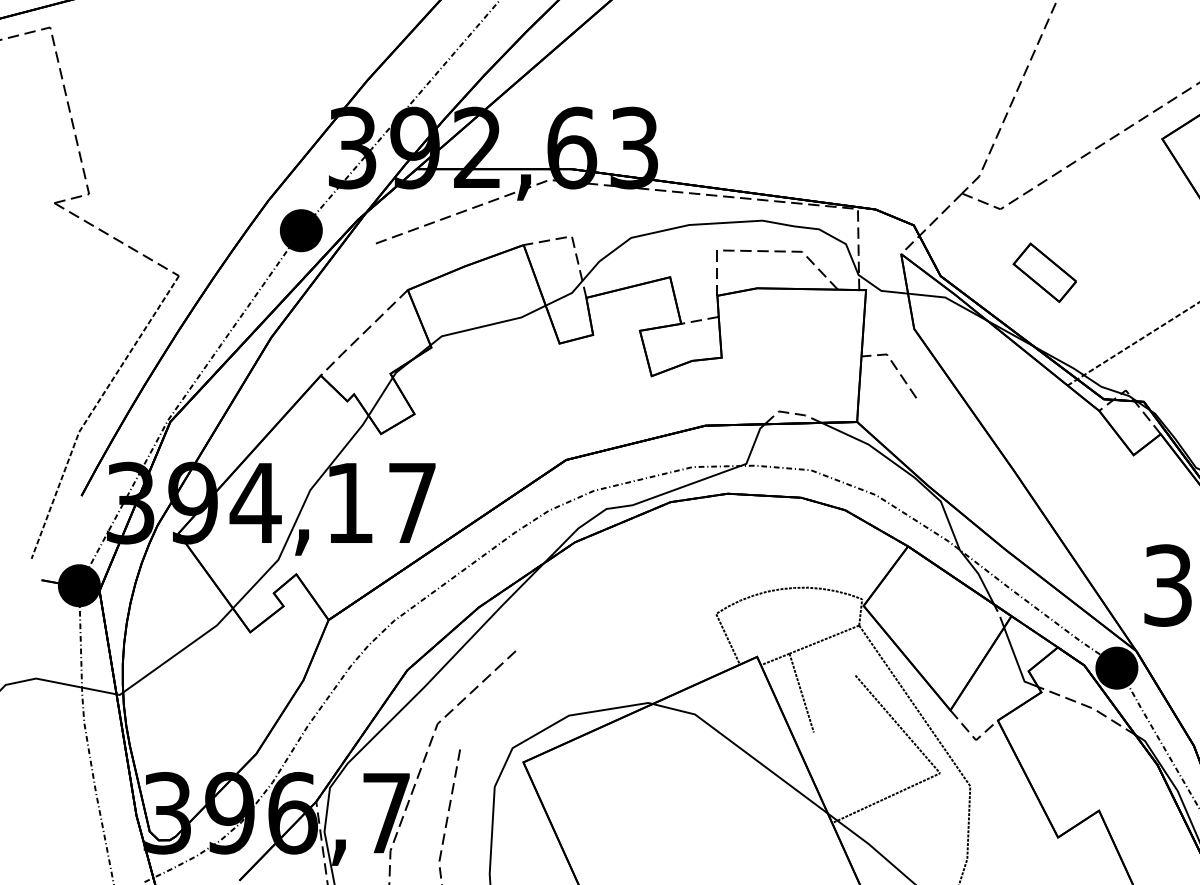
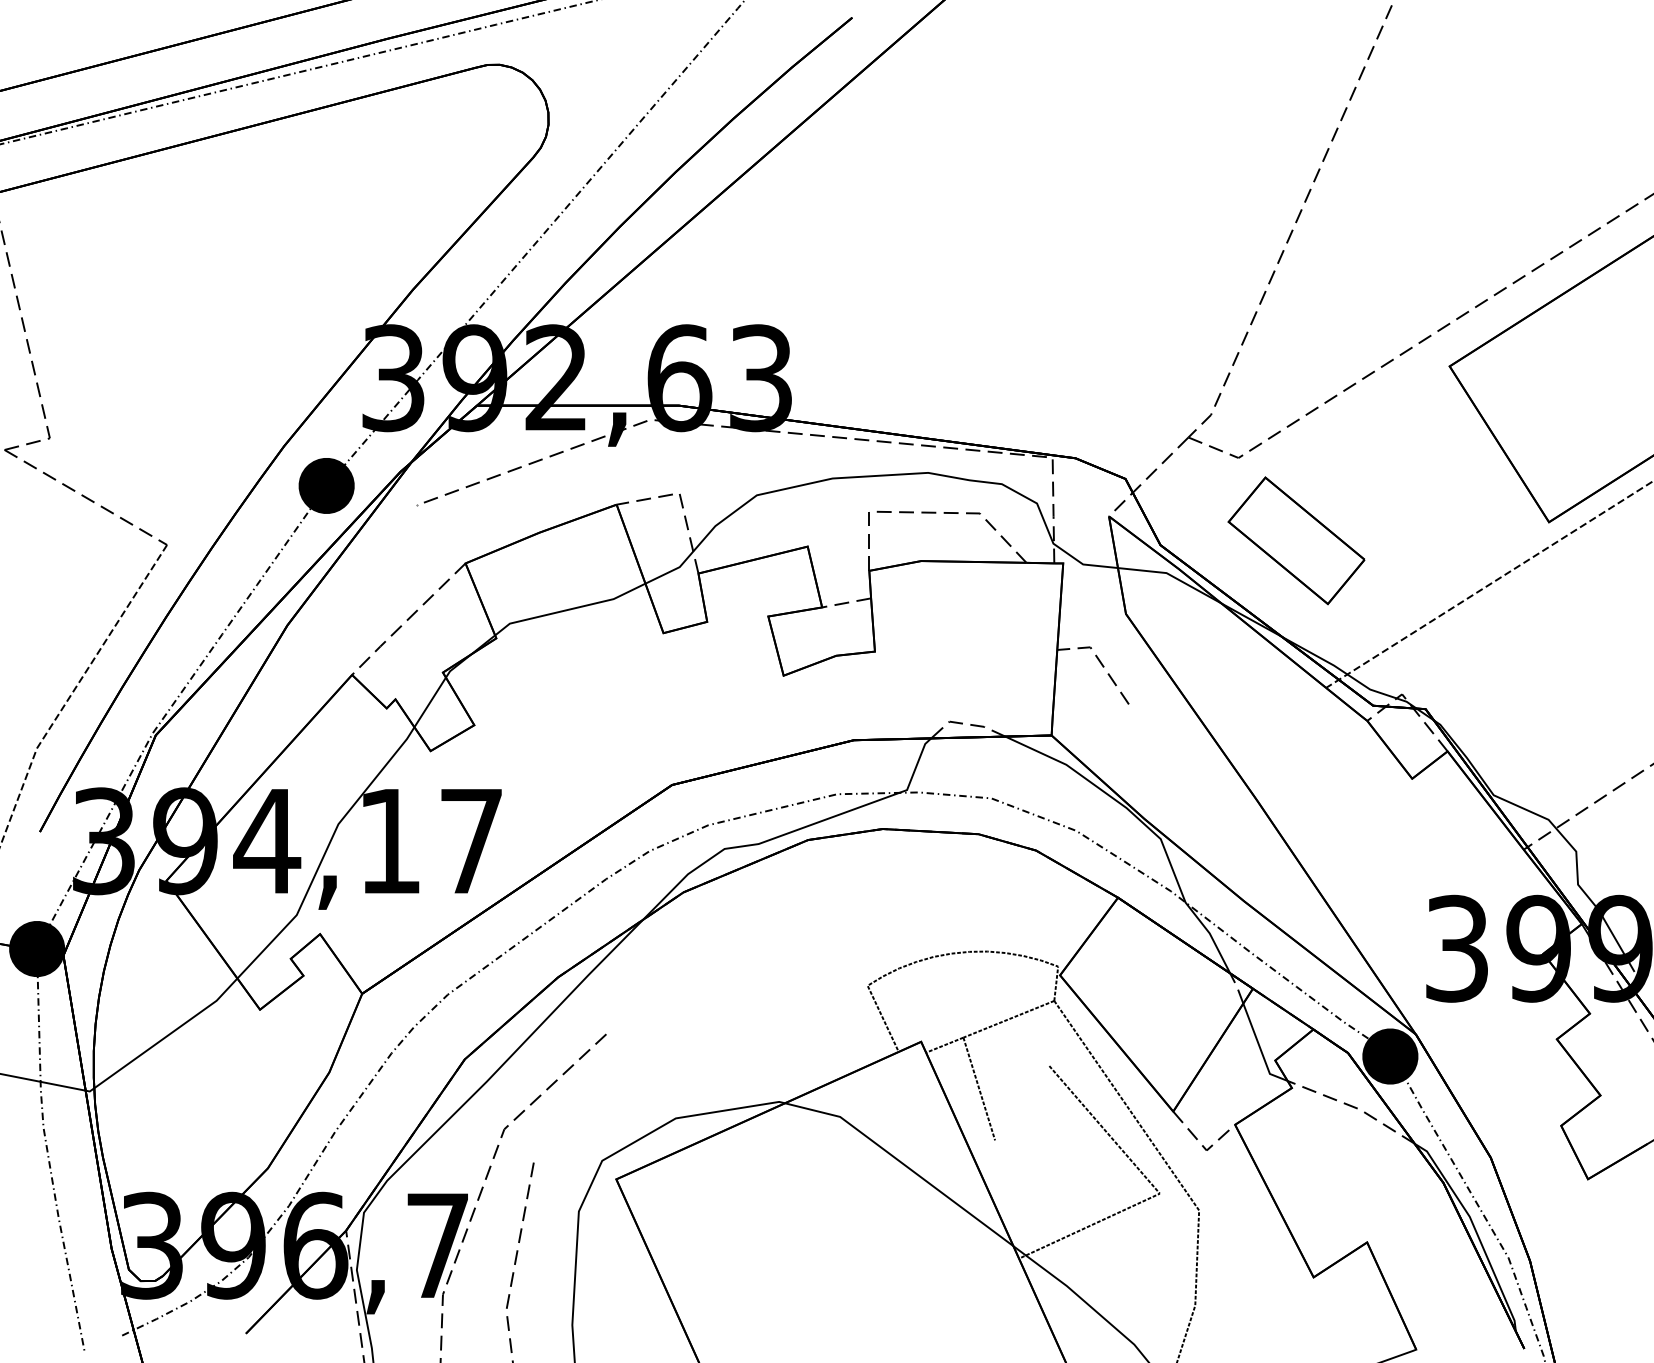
part: (1044, 272) -> (1296, 540), size x1.67

